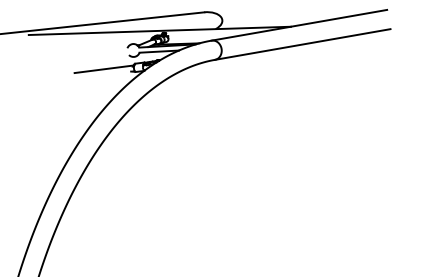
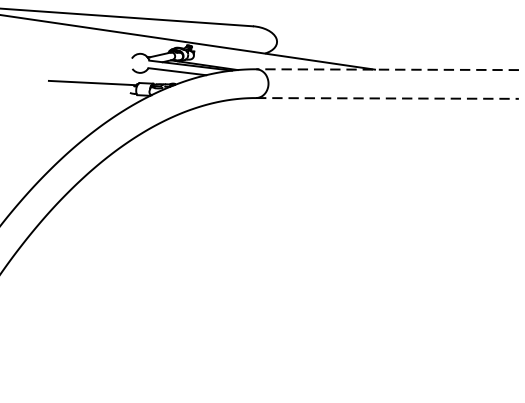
line: (298, 25) -> (386, 69), solid -> dashed
line: (303, 44) -> (388, 98), solid -> dashed

